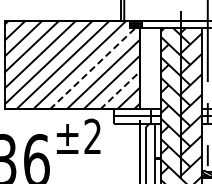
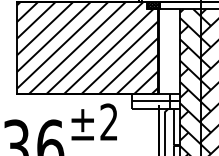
line: (92, 68) -> (108, 51), dashed -> solid
line: (120, 90) -> (138, 74), dashed -> solid

